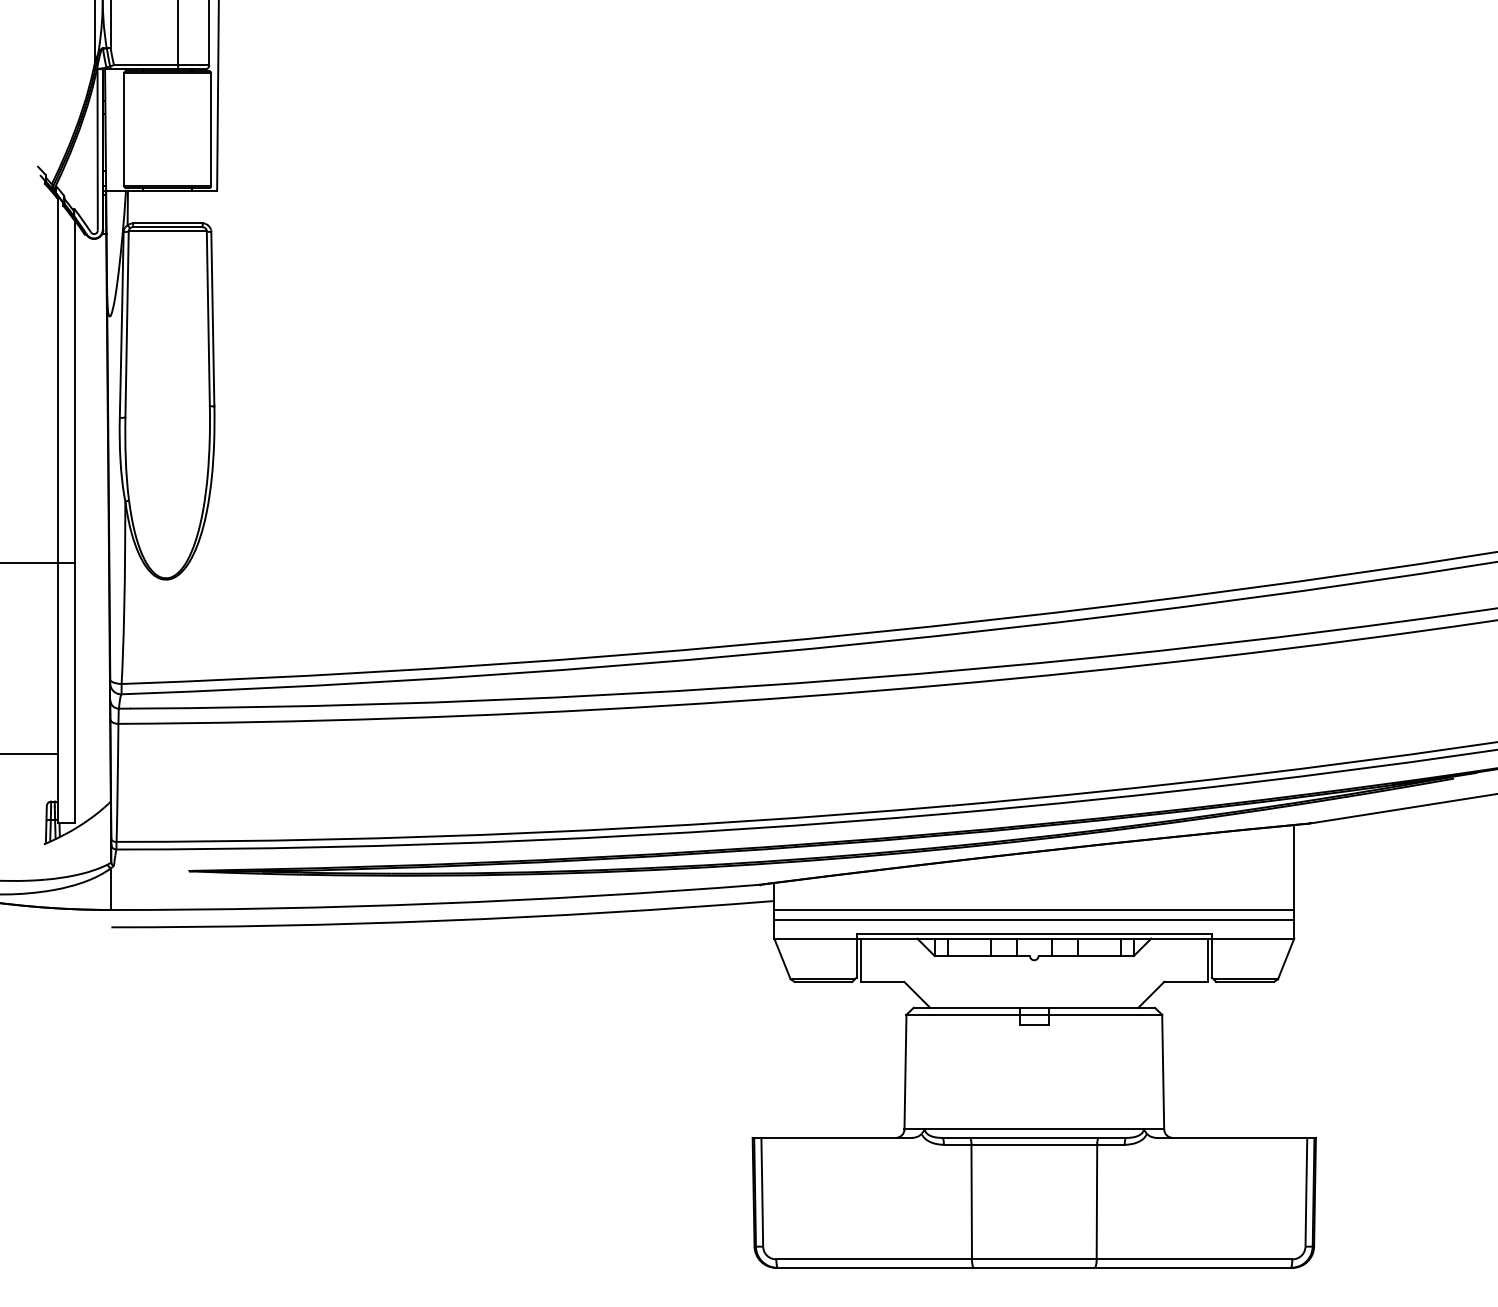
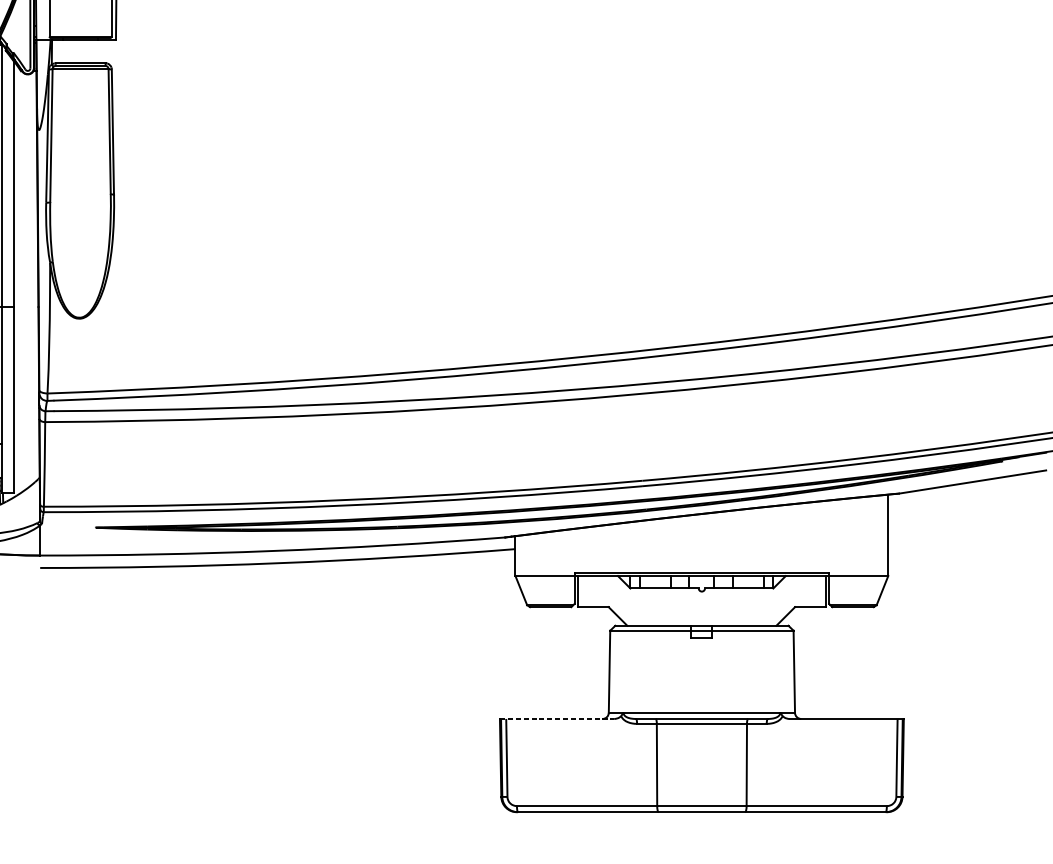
line: (1034, 910) -> (702, 555), removed
line: (1034, 919) -> (702, 562), removed
line: (832, 1137) -> (557, 718), solid -> dashed

